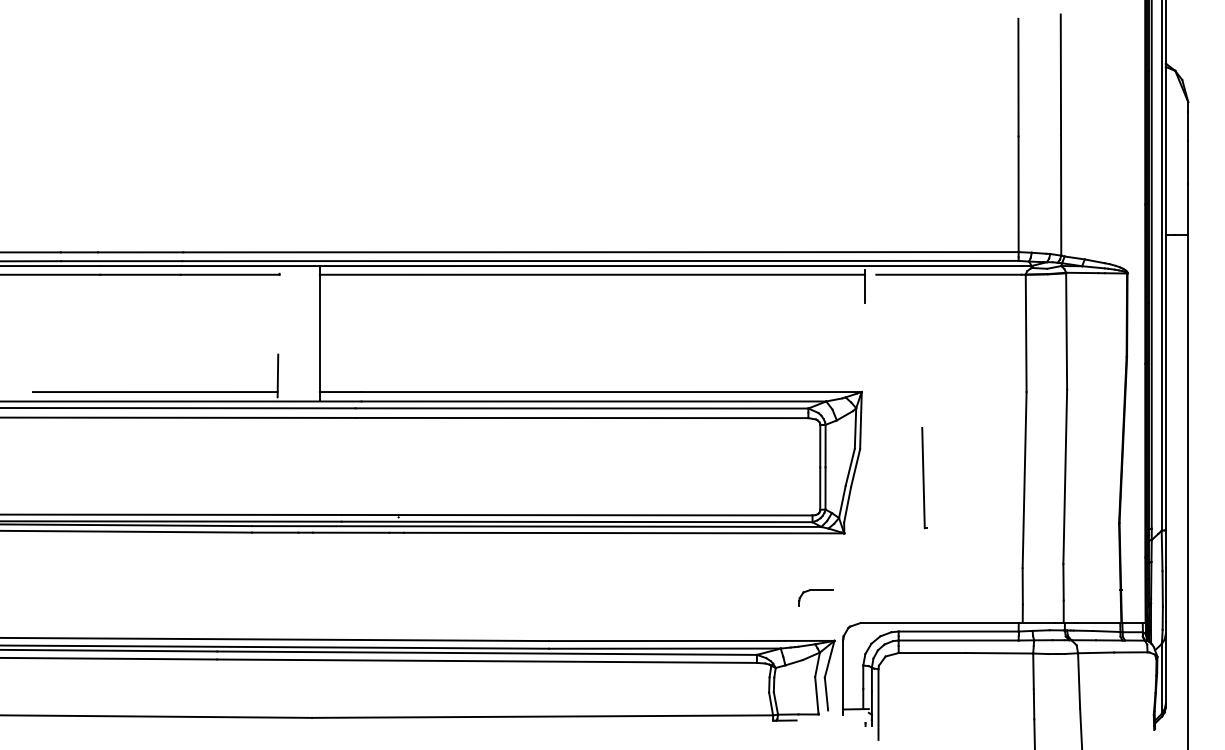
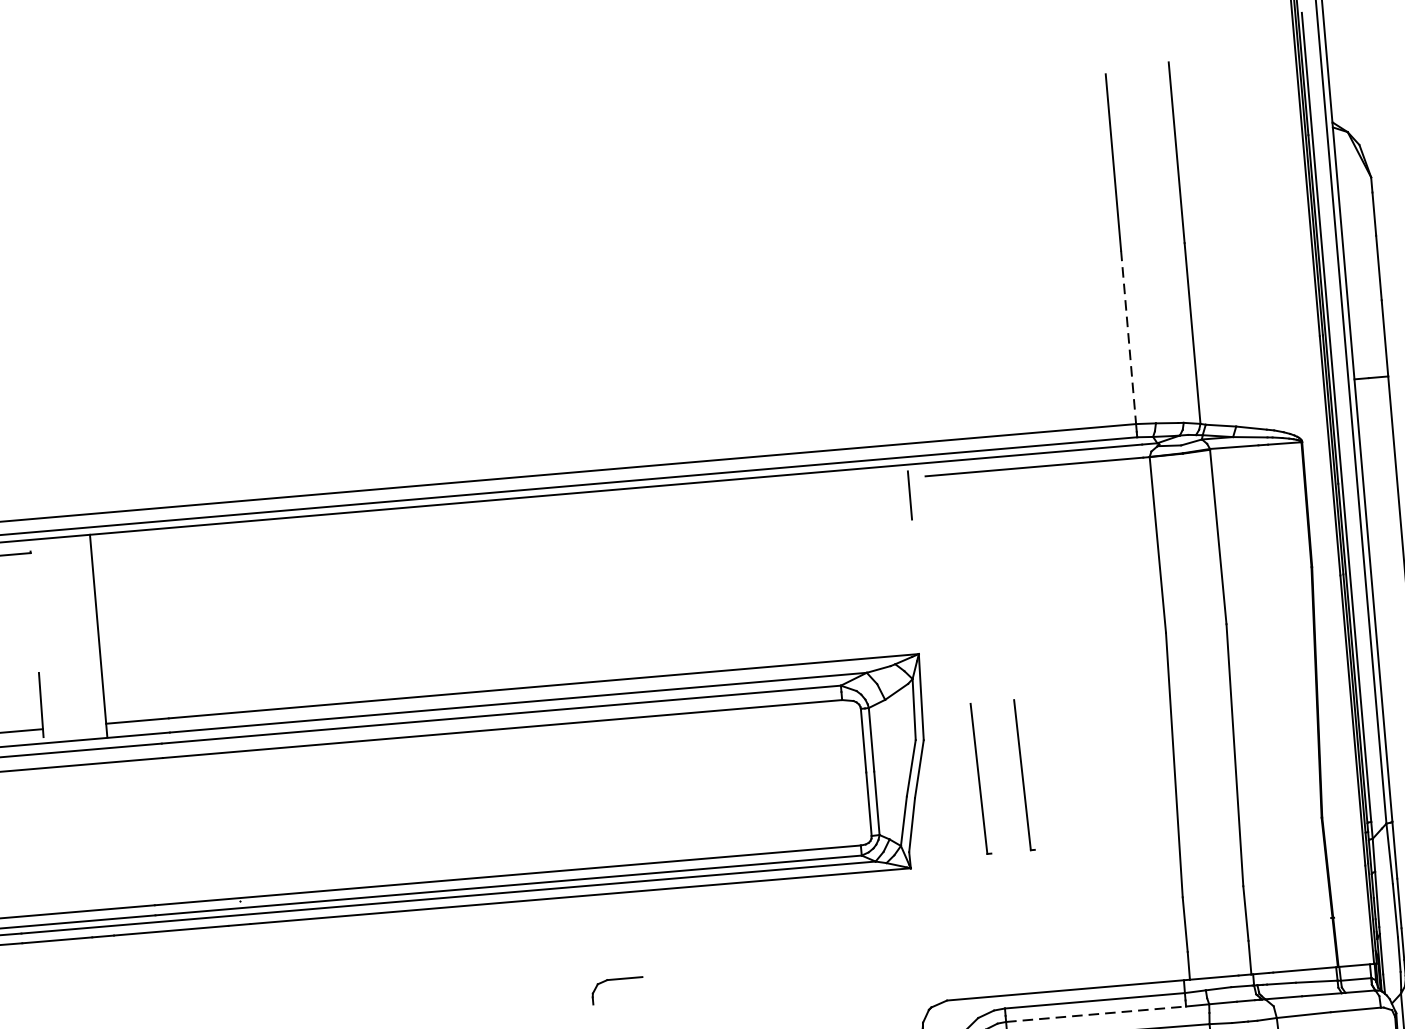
line: (1018, 194) -> (1128, 337), solid -> dashed
line: (591, 274) -> (498, 512), removed
part: (895, 478) -> (980, 779), added
part: (815, 590) -> (615, 979), moved
line: (958, 640) -> (1095, 1014), solid -> dashed

